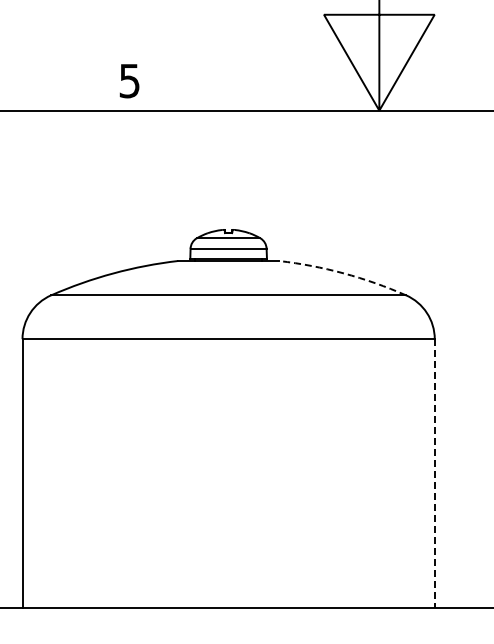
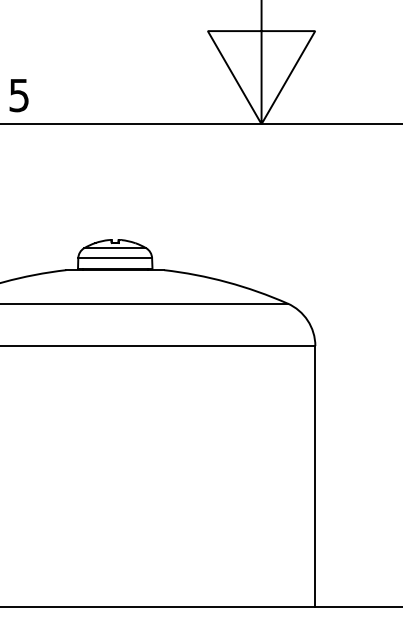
arc: (343, 273) -> (226, 282), dashed -> solid
line: (434, 474) -> (315, 477), dashed -> solid

